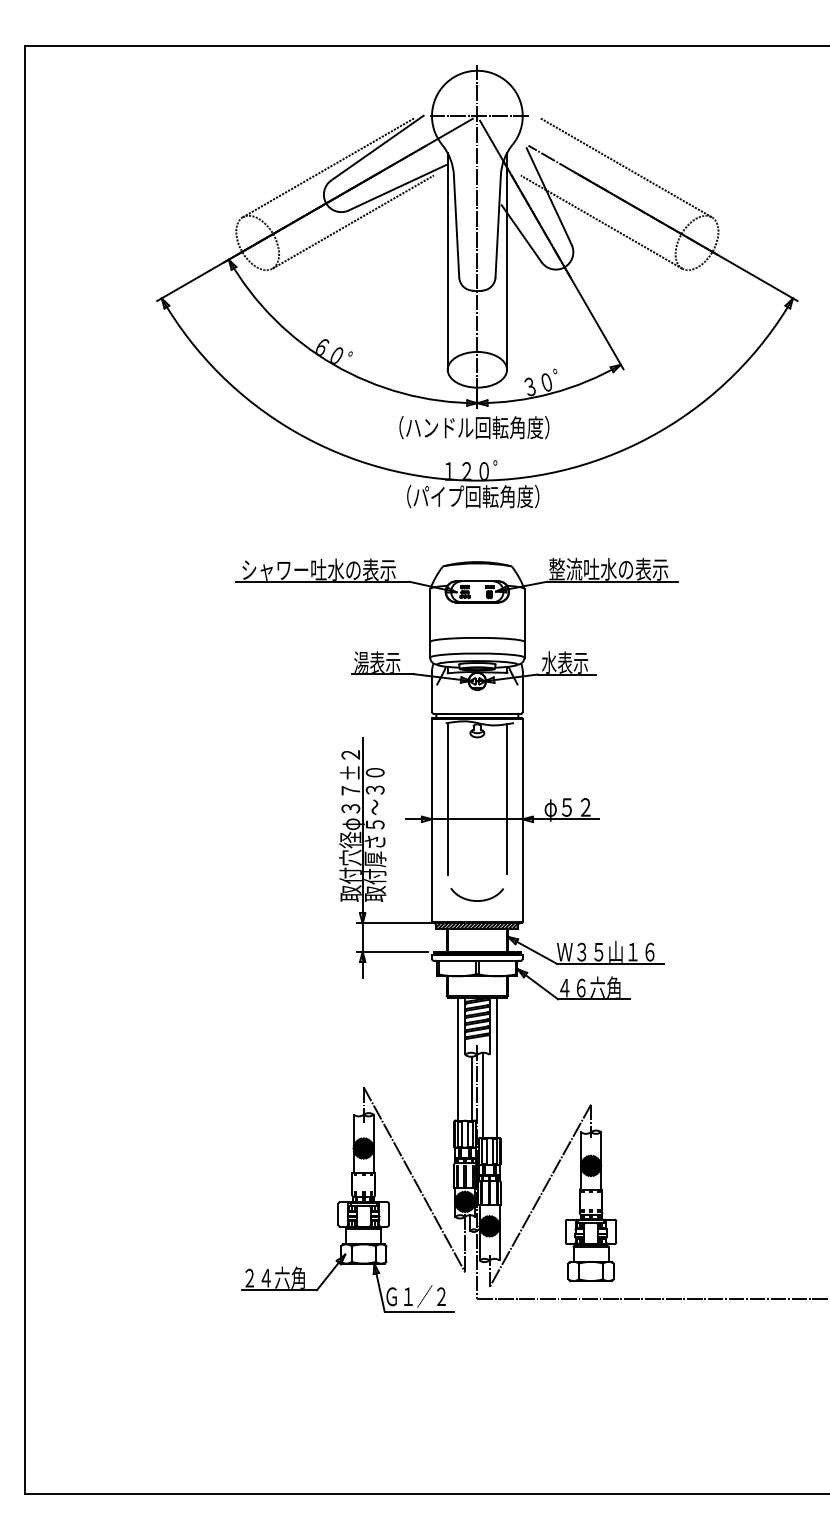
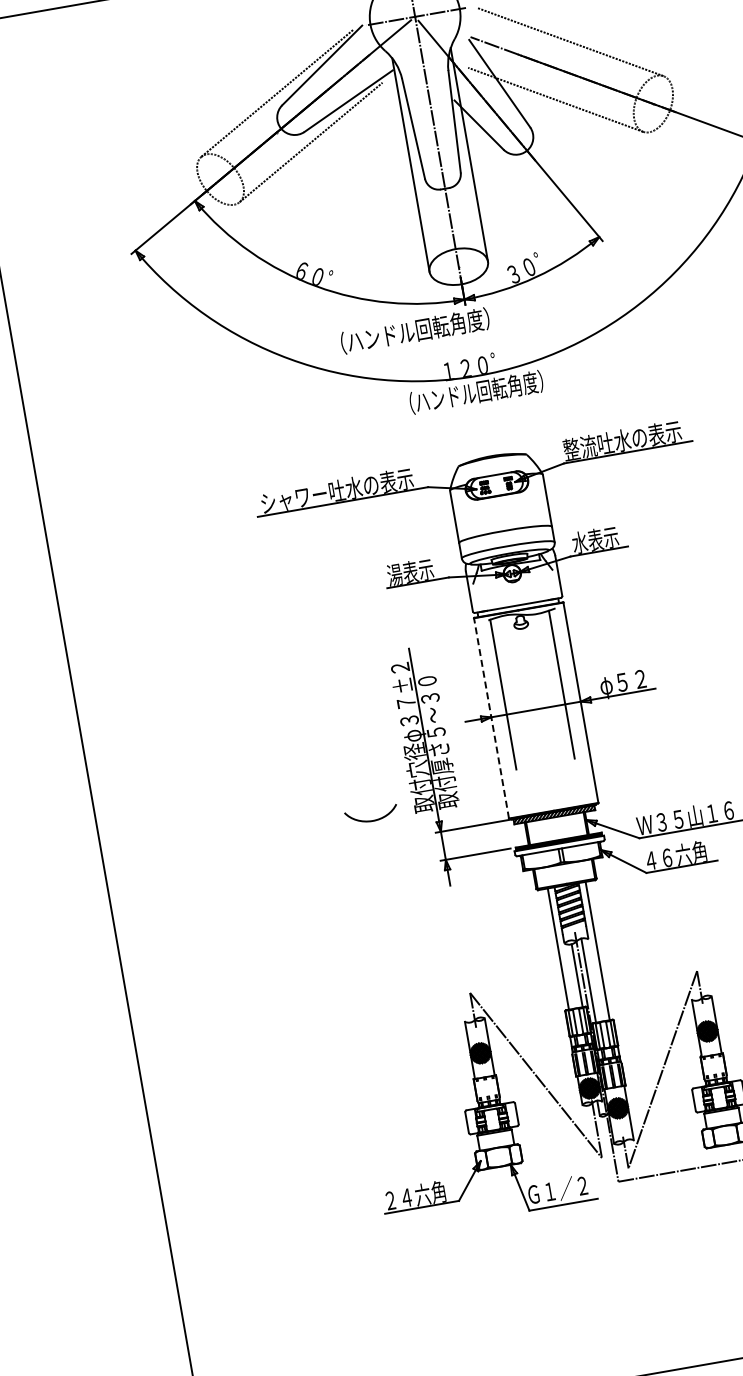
text: (474, 427) -> (415, 330), moved
text: (472, 496) -> (475, 392), （パイプ回転角度） -> （ハンドル回転角度）
line: (432, 820) -> (492, 718), solid -> dashed
curve: (473, 899) -> (368, 820), moved

